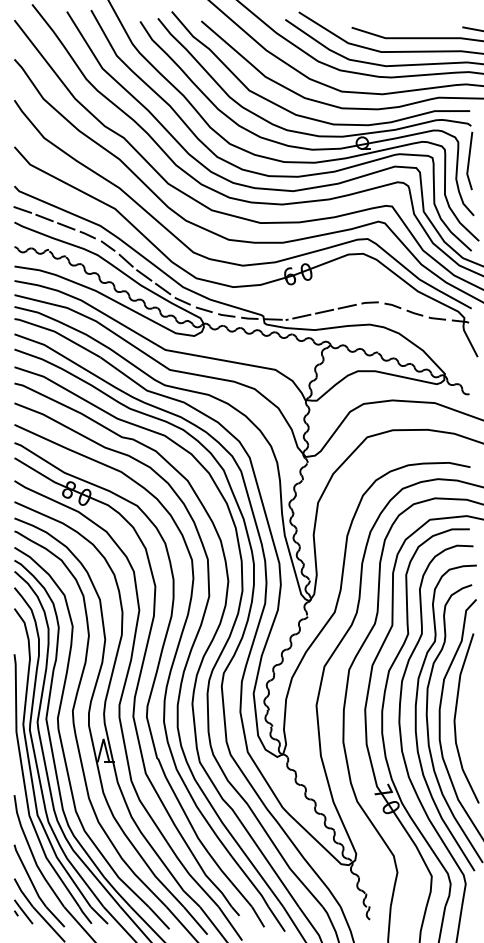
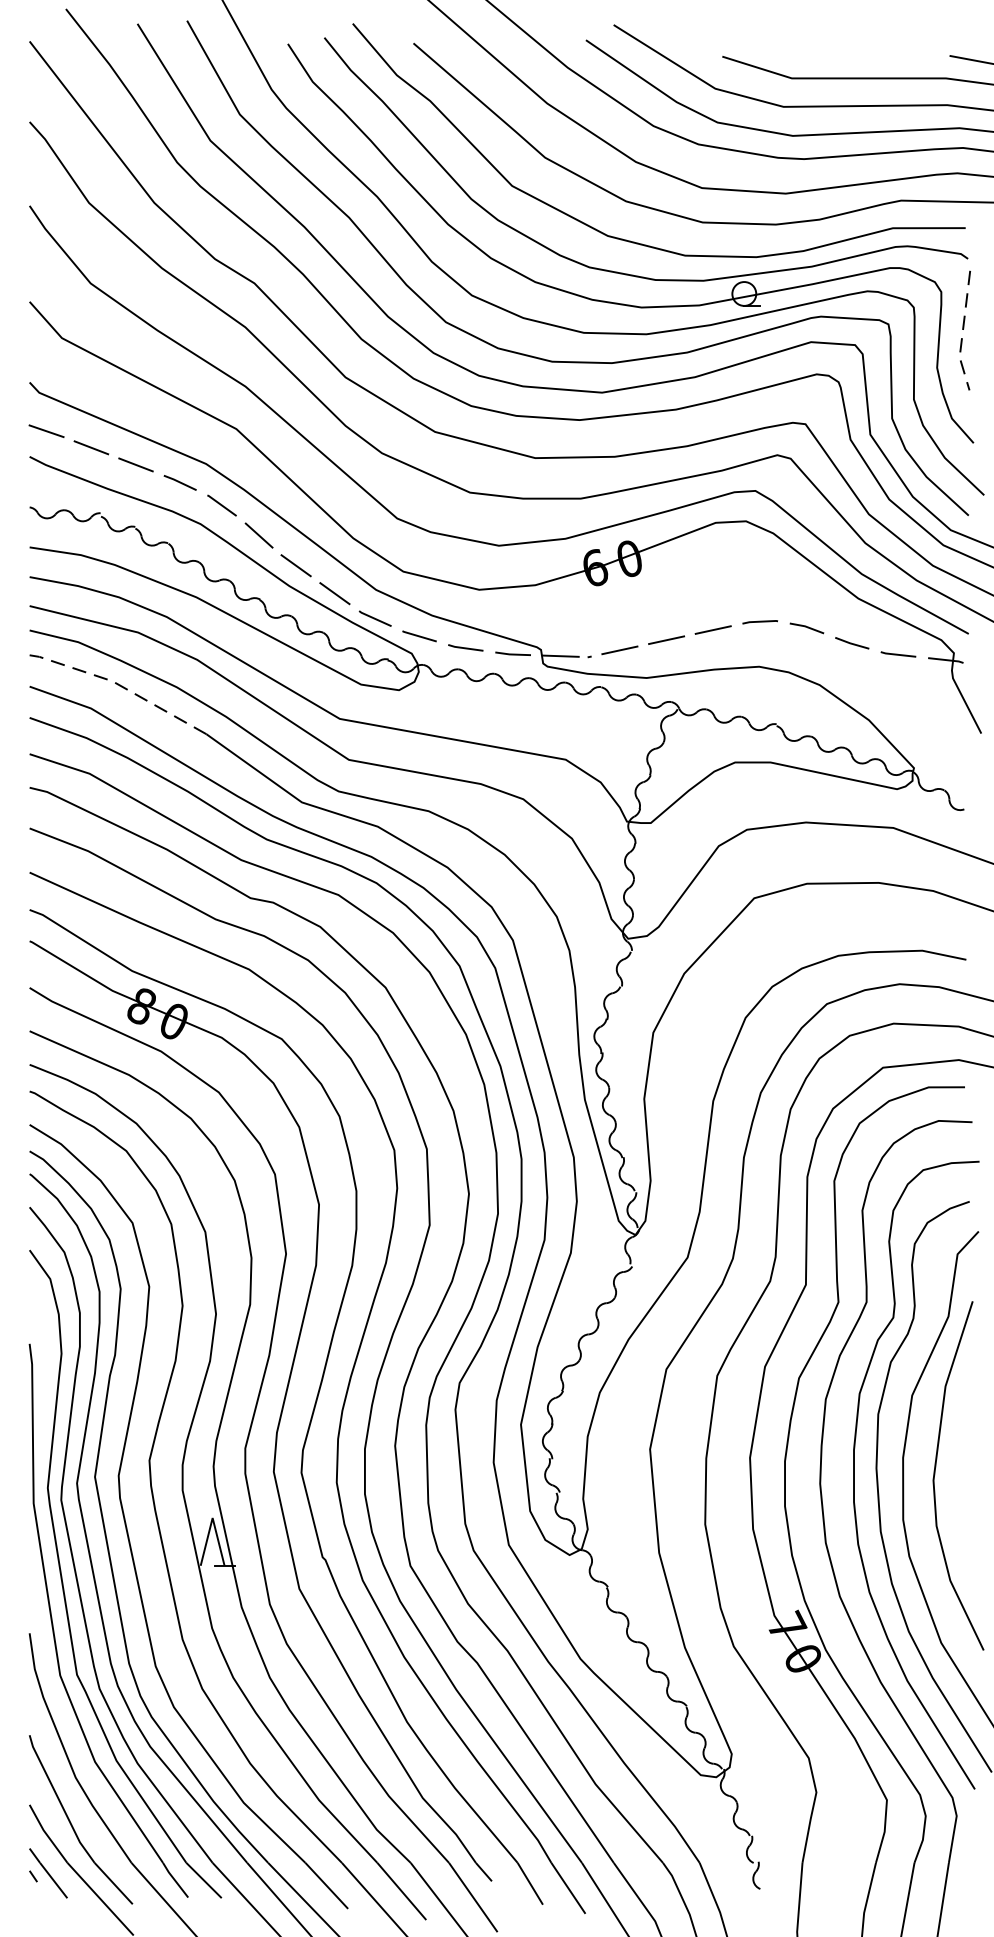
line: (468, 162) -> (962, 333), solid -> dashed
line: (58, 333) -> (120, 685), solid -> dashed

